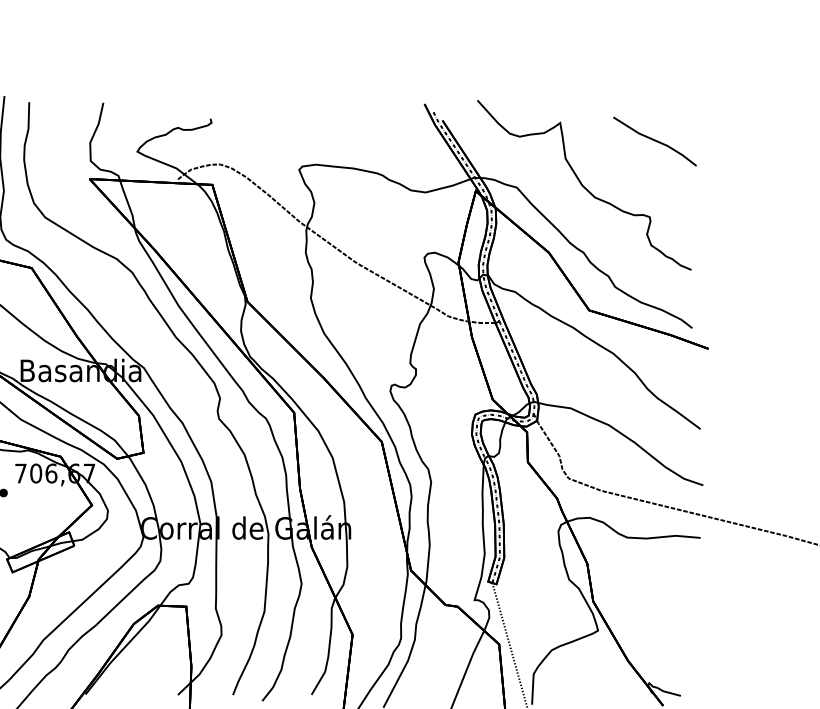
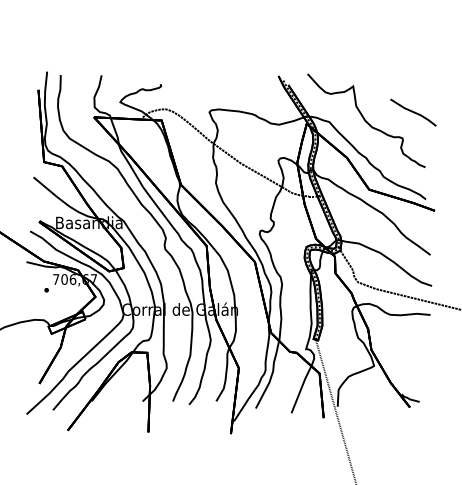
line: (655, 141) -> (413, 112), moved

